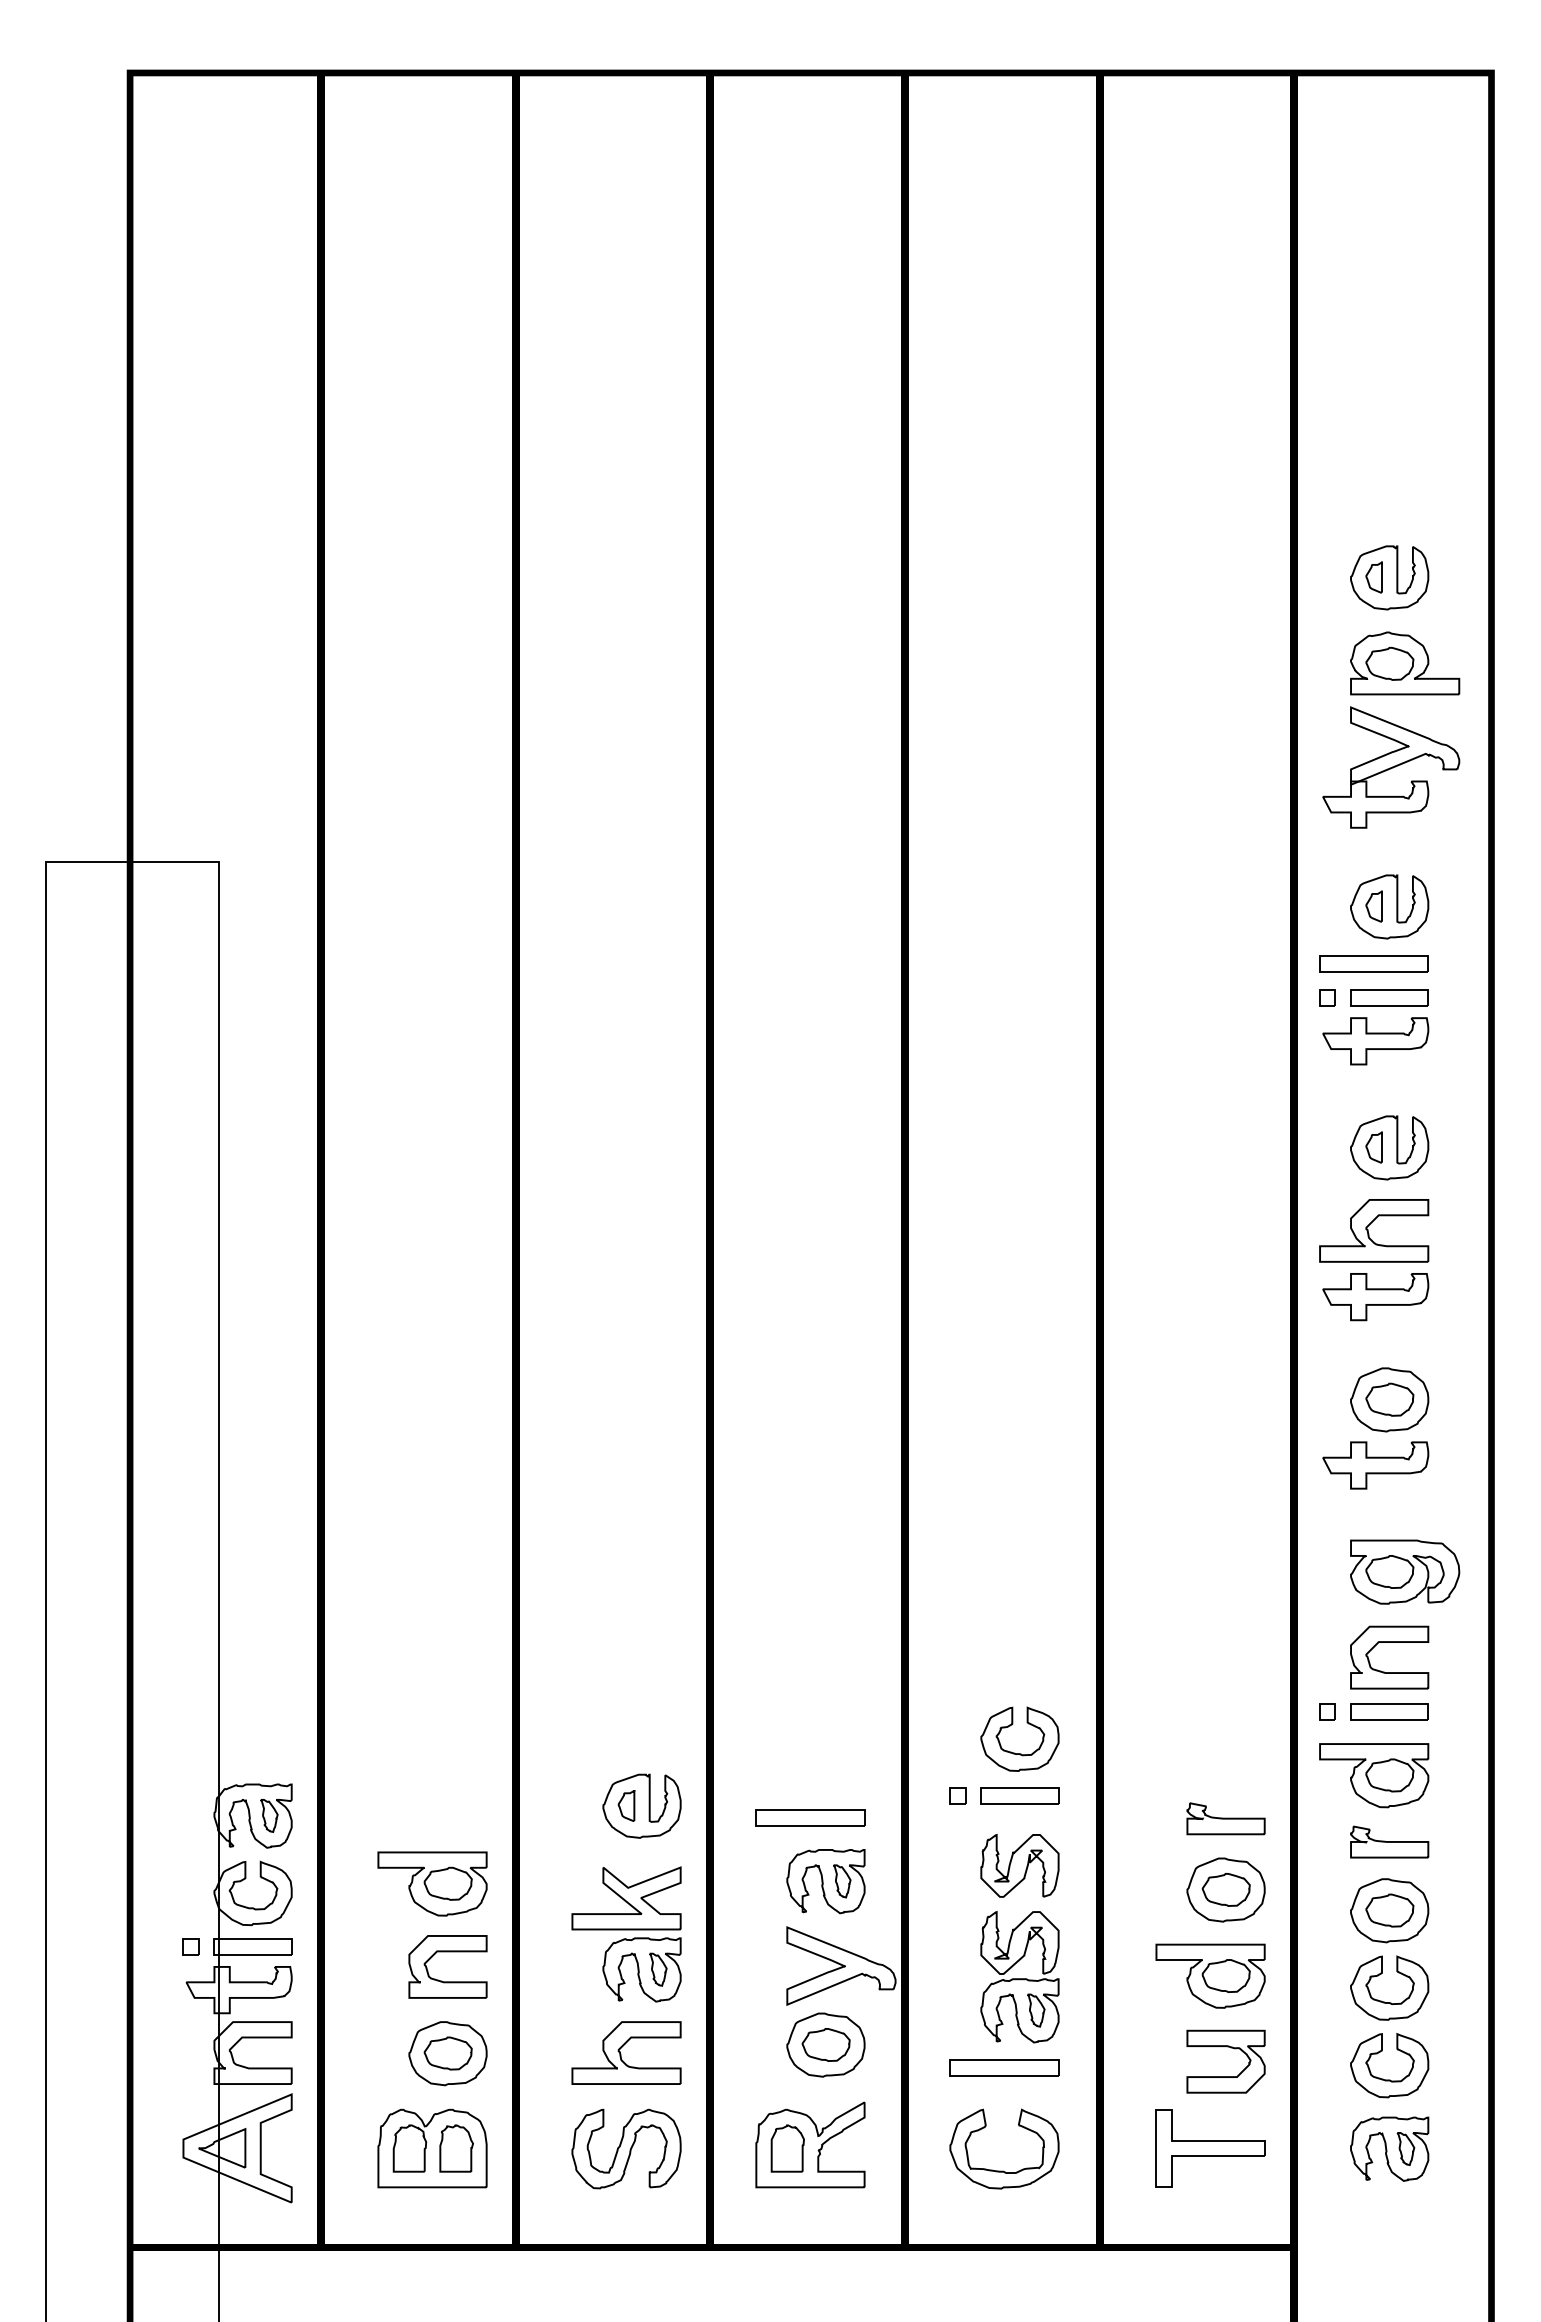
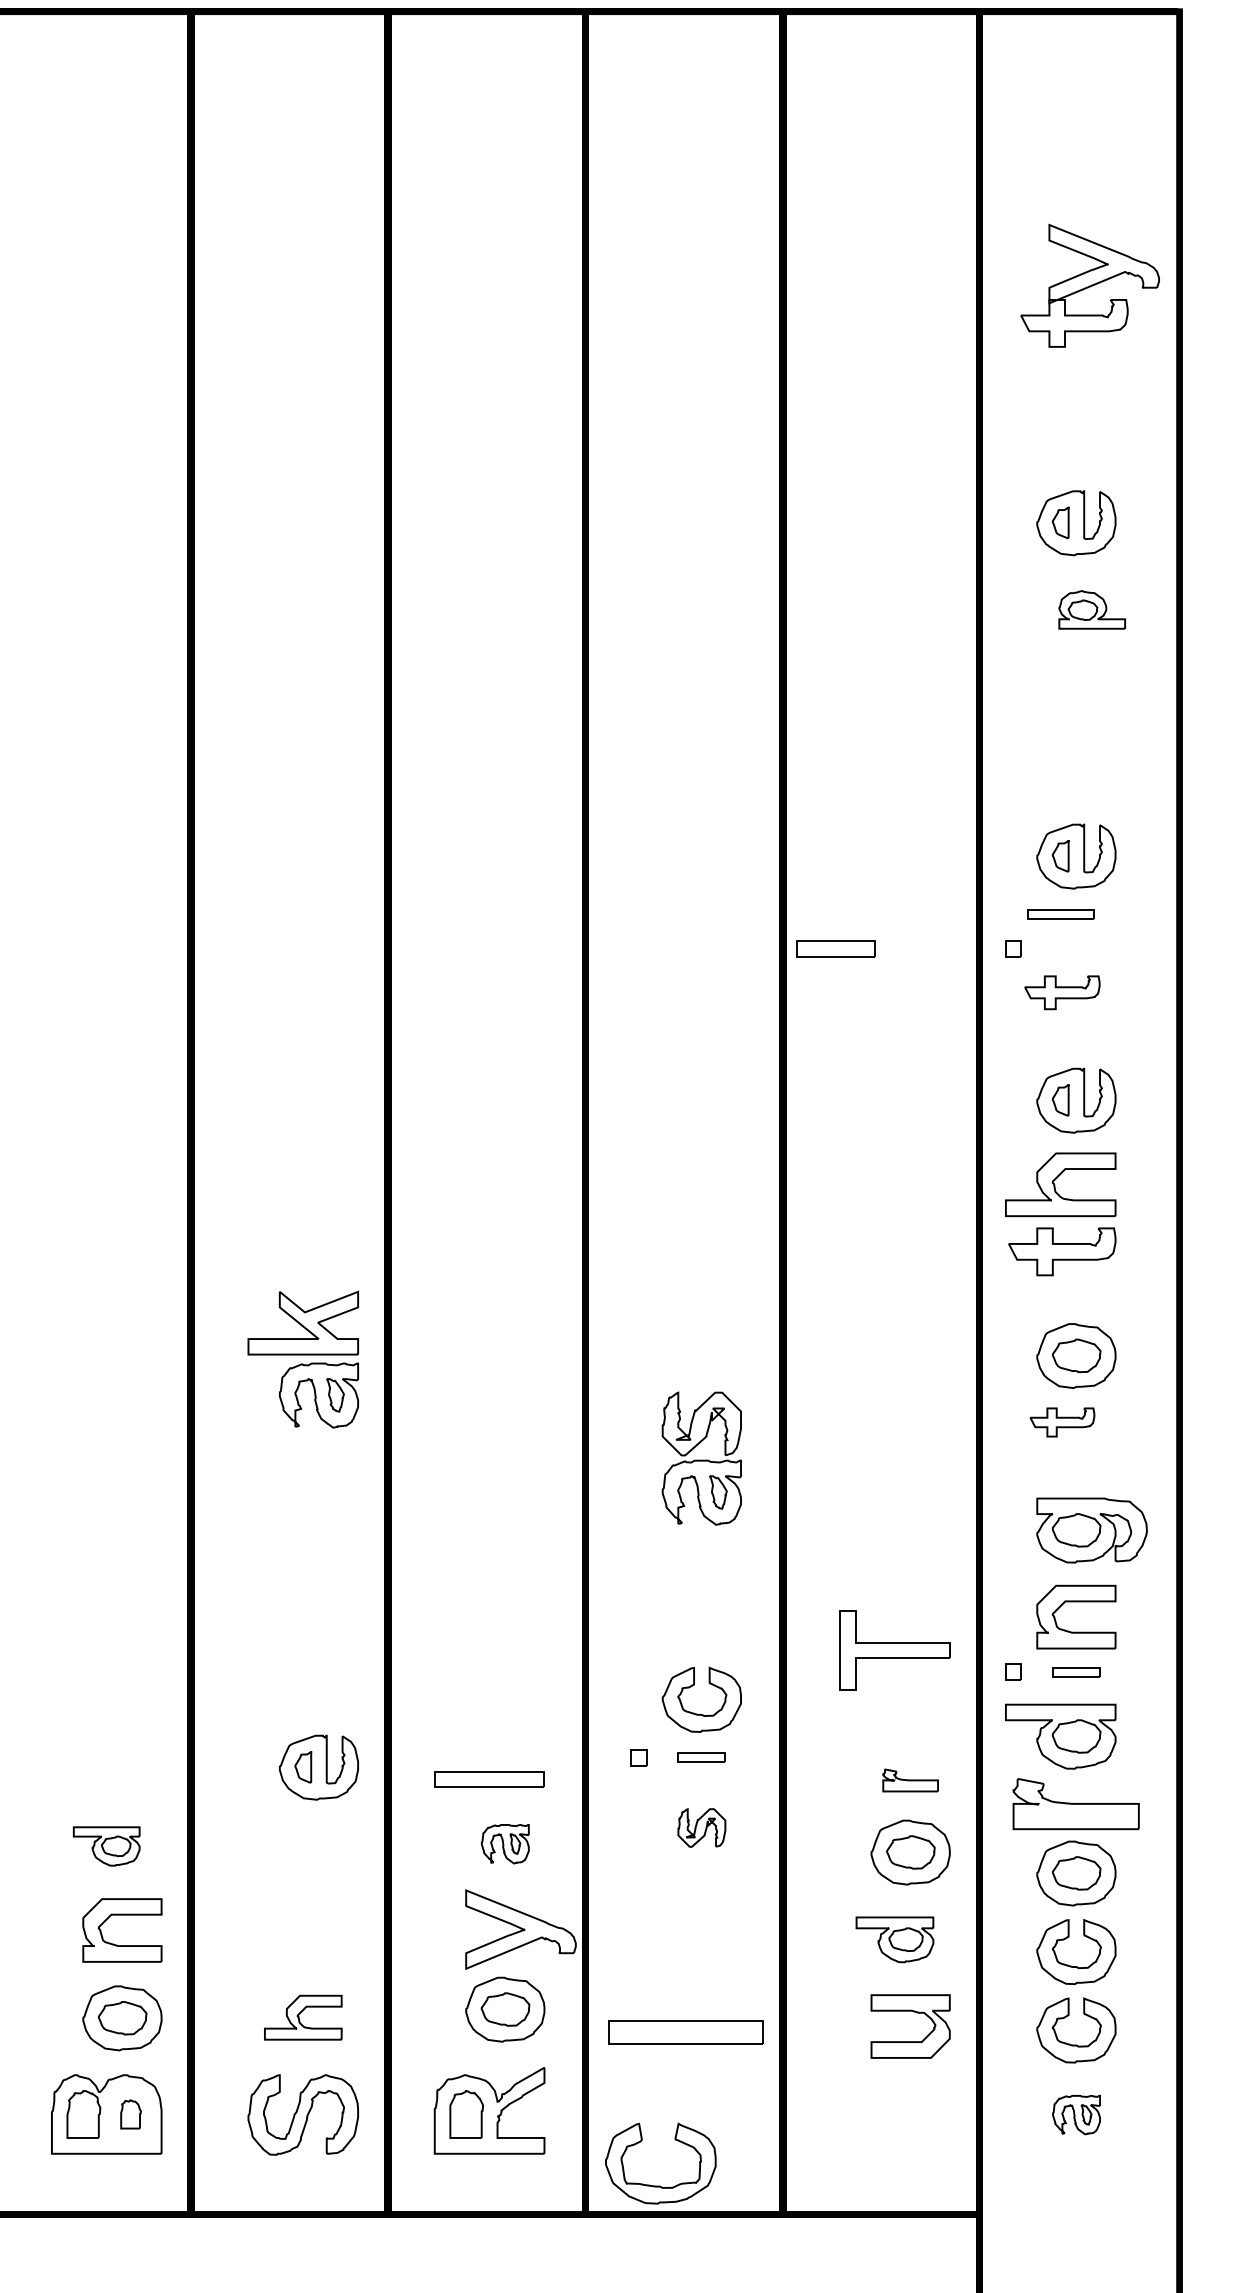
part: (1405, 663) -> (1092, 609), size x0.6
part: (1391, 767) -> (1090, 285), moved
part: (1373, 963) -> (1060, 913), size x0.6
part: (1389, 997) -> (836, 948), moved
part: (1375, 1041) -> (1062, 992), size x0.7
part: (1375, 1465) -> (1062, 1422), size x0.6
part: (1389, 1711) -> (1076, 1671), size x0.6
part: (1019, 1795) -> (701, 1756), size x0.6
part: (1225, 1818) -> (910, 1780), size x0.7
part: (1389, 1841) -> (1076, 1803), size x1.6
part: (1019, 1865) -> (701, 1827), size x0.6
part: (825, 1881) -> (504, 1843), size x0.6
part: (432, 1883) -> (106, 1845), size x0.6
part: (626, 1934) -> (303, 1359), moved
part: (1210, 1975) -> (894, 1939), size x0.7
part: (1019, 1977) -> (701, 1458), moved
part: (626, 2052) -> (303, 2017), size x0.7
part: (1004, 2067) -> (686, 2032), size x1.4
part: (456, 2148) -> (131, 2114), size x0.6
part: (1210, 2148) -> (894, 1650), moved
part: (1389, 2148) -> (1076, 2114), size x0.6
part: (1003, 2170) -> (659, 2185), moved

